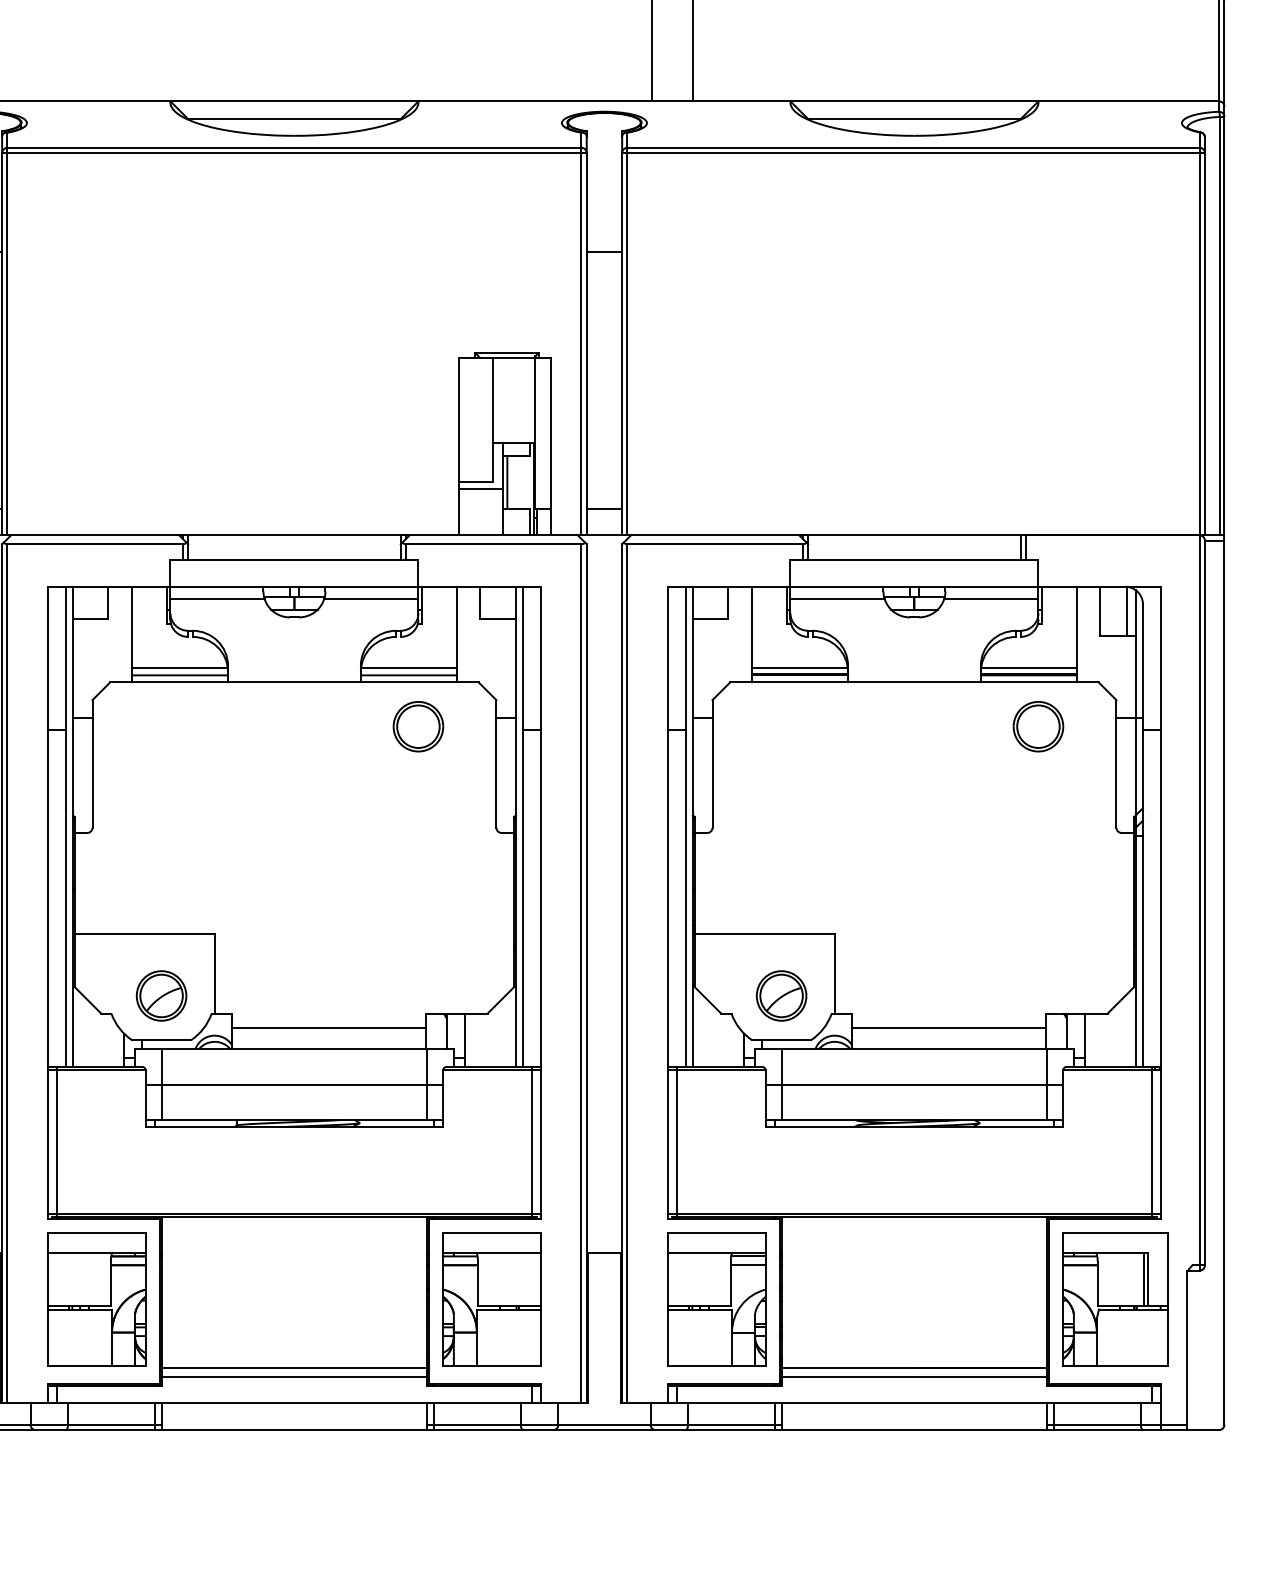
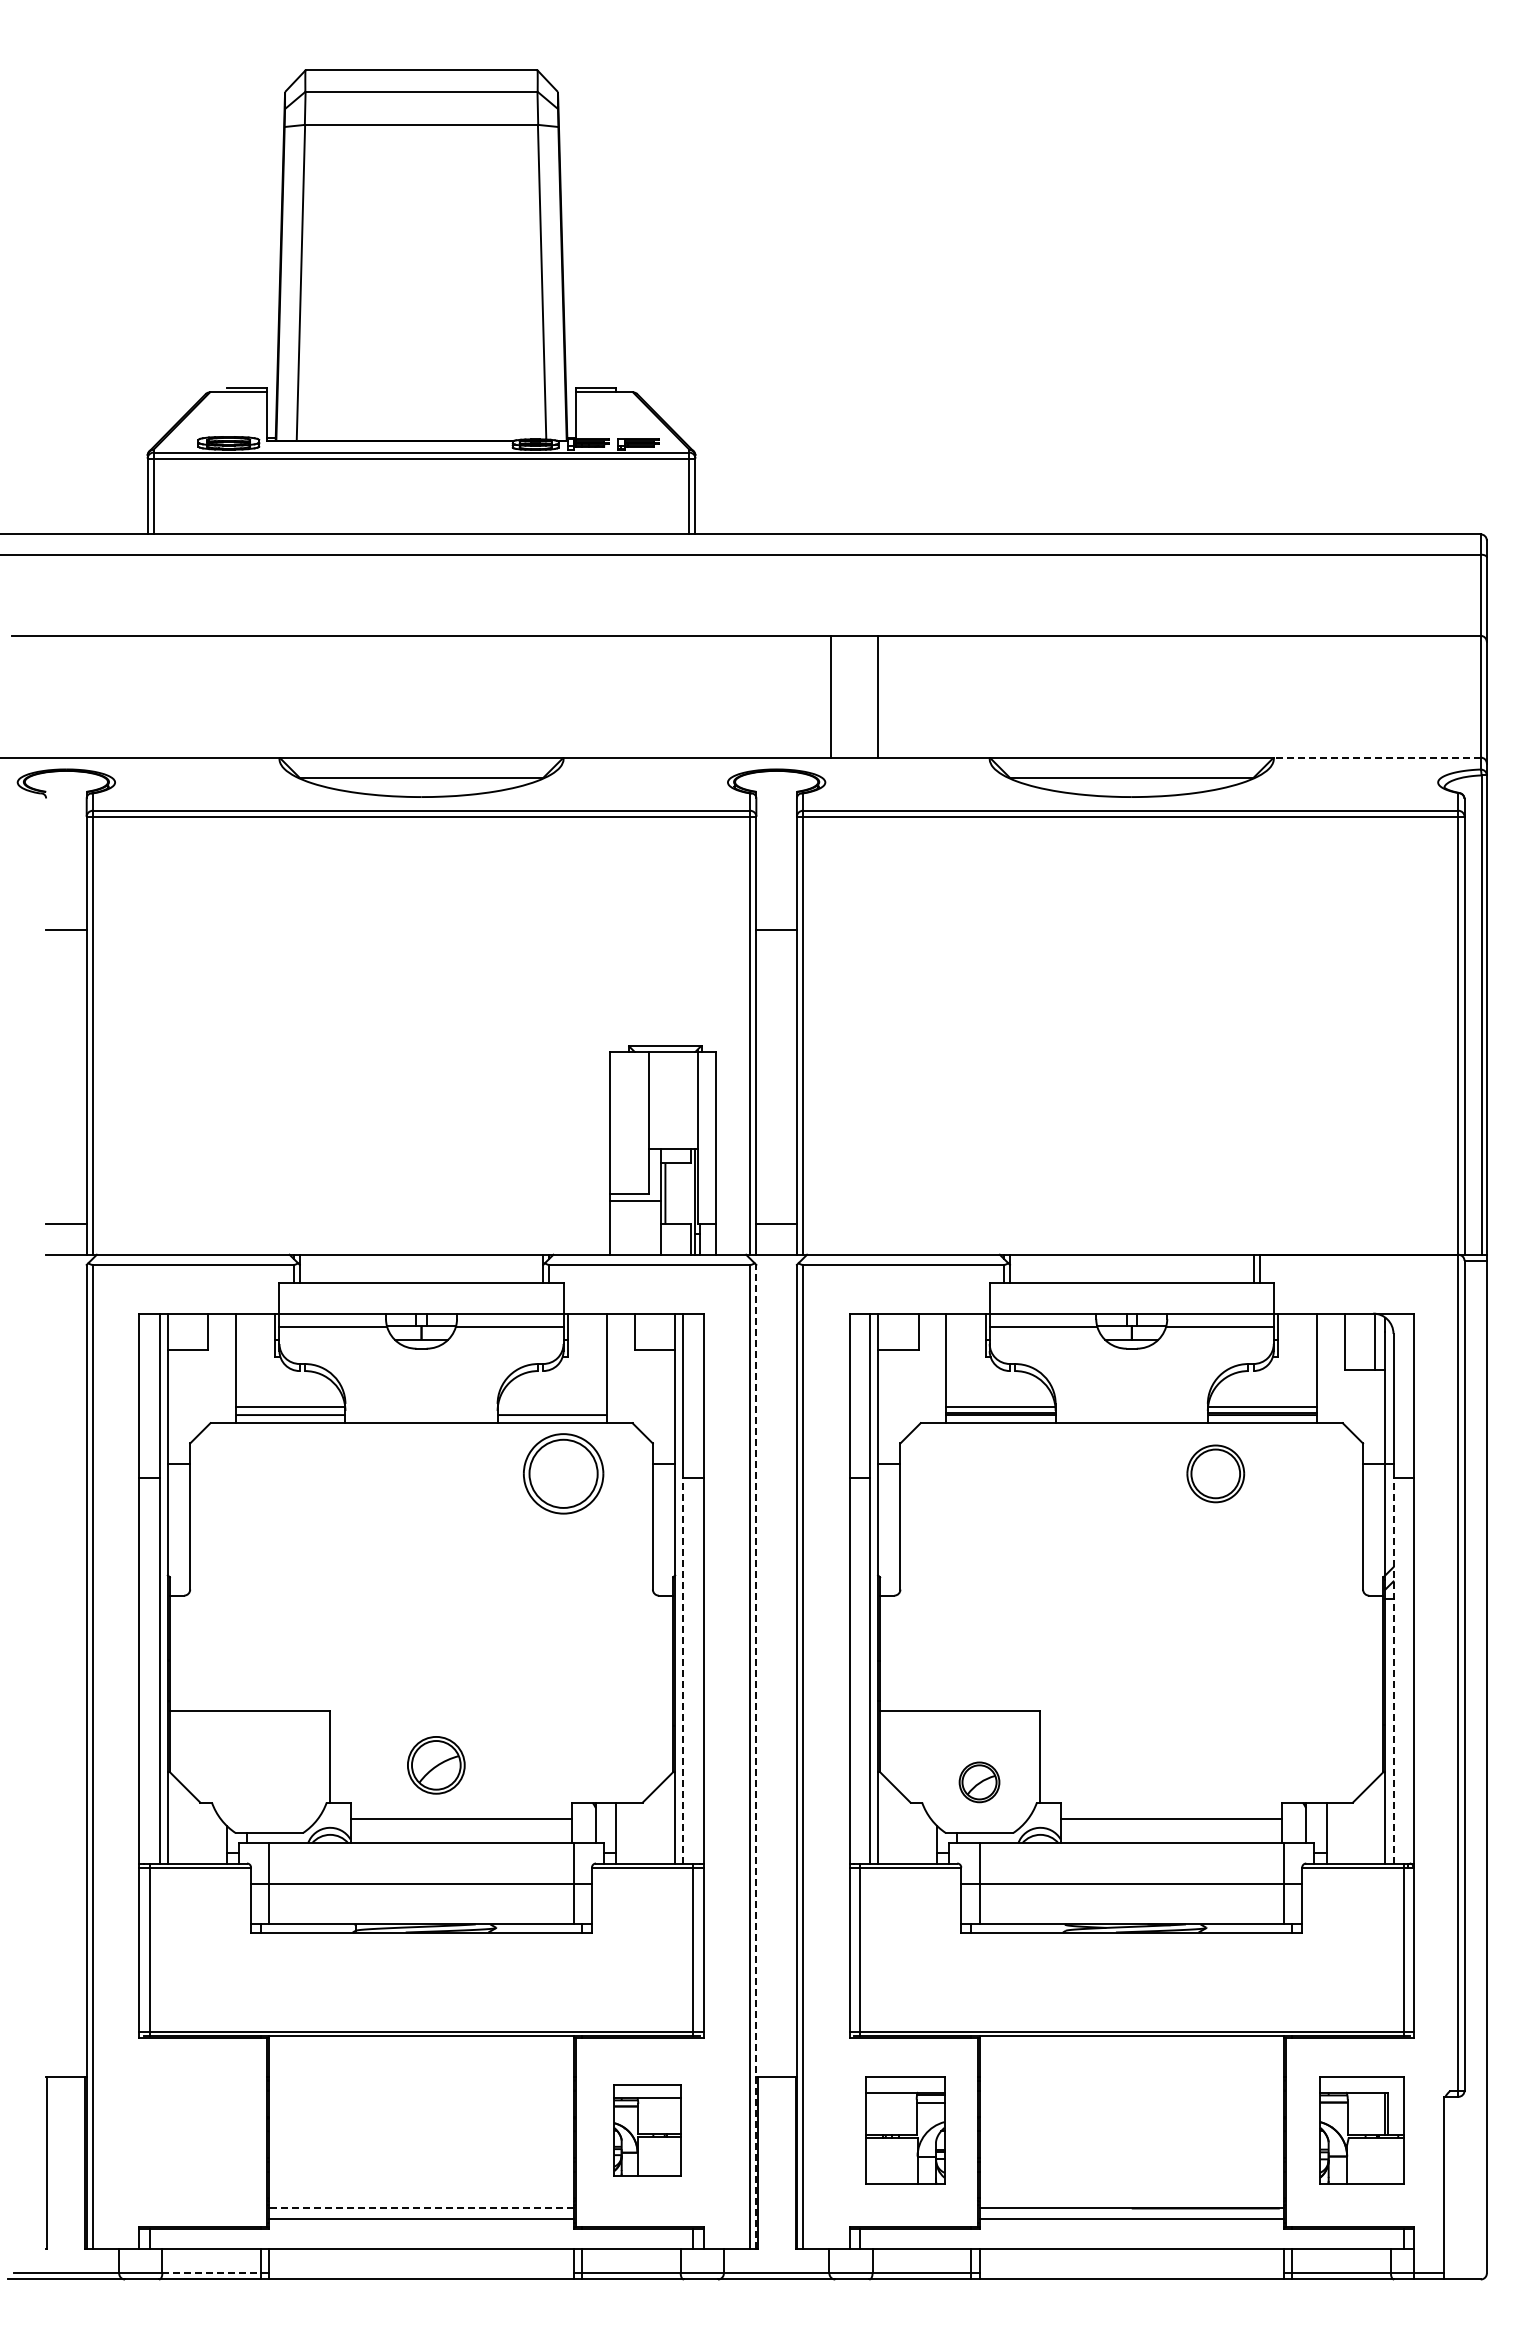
line: (1129, 101) -> (1377, 757), solid -> dashed
line: (408, 667) -> (552, 1406), removed
part: (418, 726) -> (563, 1473), size x1.4
part: (1038, 726) -> (1215, 1473), moved
line: (523, 898) -> (683, 1670), solid -> dashed
line: (1142, 898) -> (1393, 1670), solid -> dashed
line: (586, 973) -> (756, 1756), solid -> dashed
part: (161, 996) -> (436, 1765), moved
part: (781, 996) -> (979, 1782), size x0.7
part: (96, 1299) -> (194, 2129), removed
part: (491, 1299) -> (647, 2129), size x0.6
part: (716, 1299) -> (905, 2129), size x0.7
part: (1115, 1299) -> (1361, 2129), size x0.7
line: (294, 1368) -> (421, 2208), solid -> dashed
line: (111, 1424) -> (212, 2273), solid -> dashed

